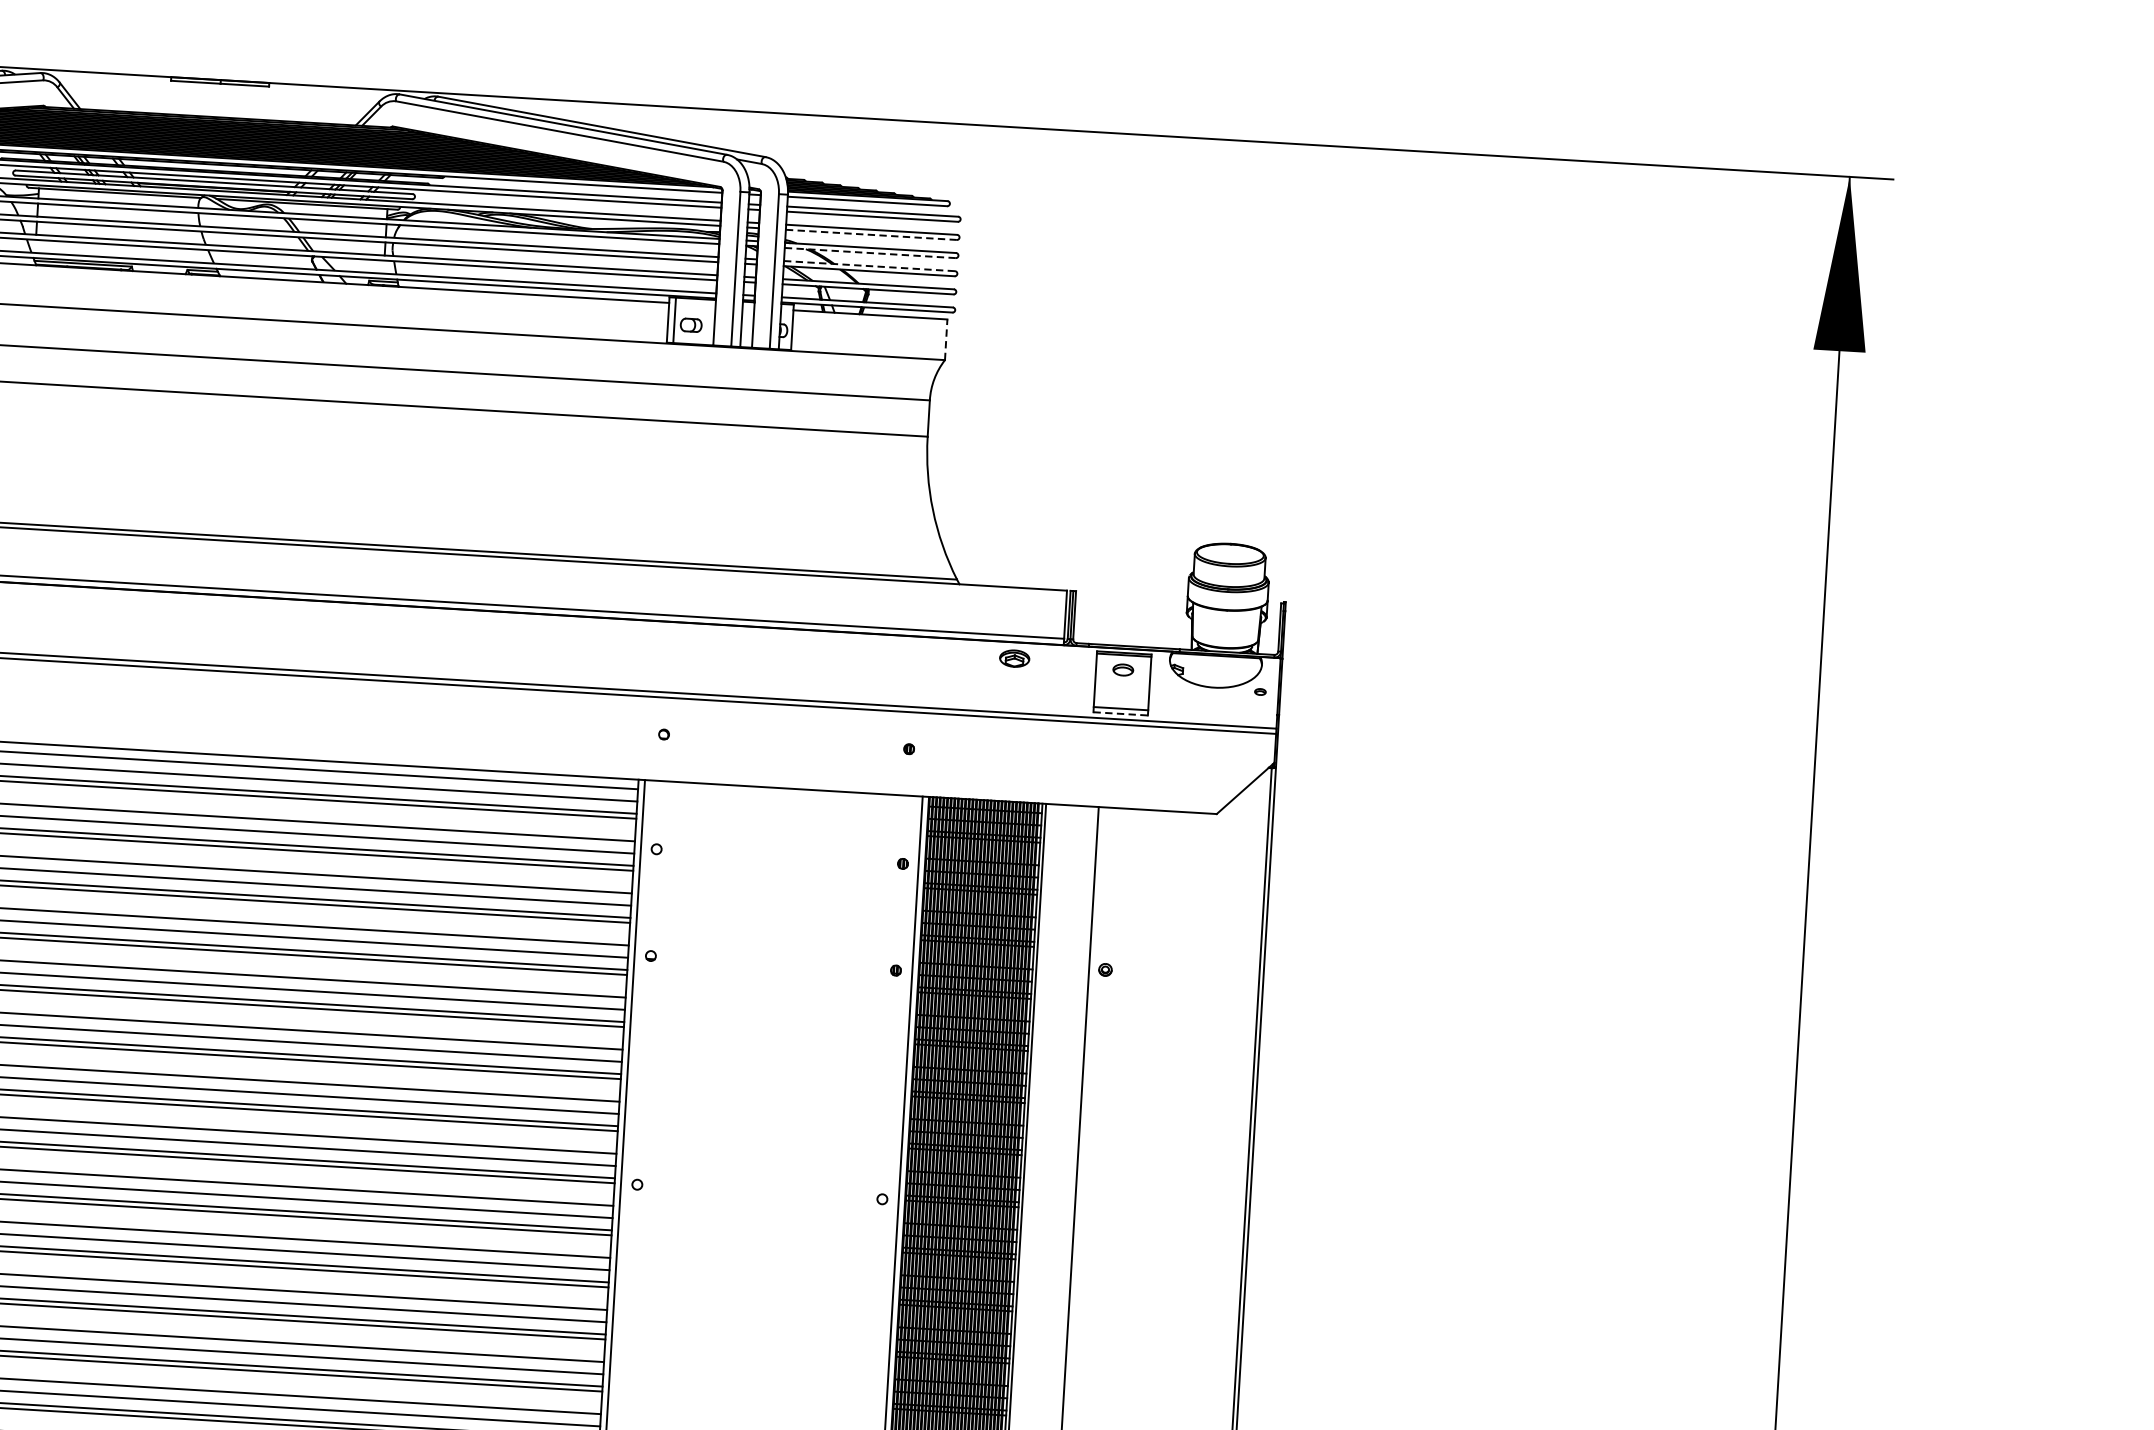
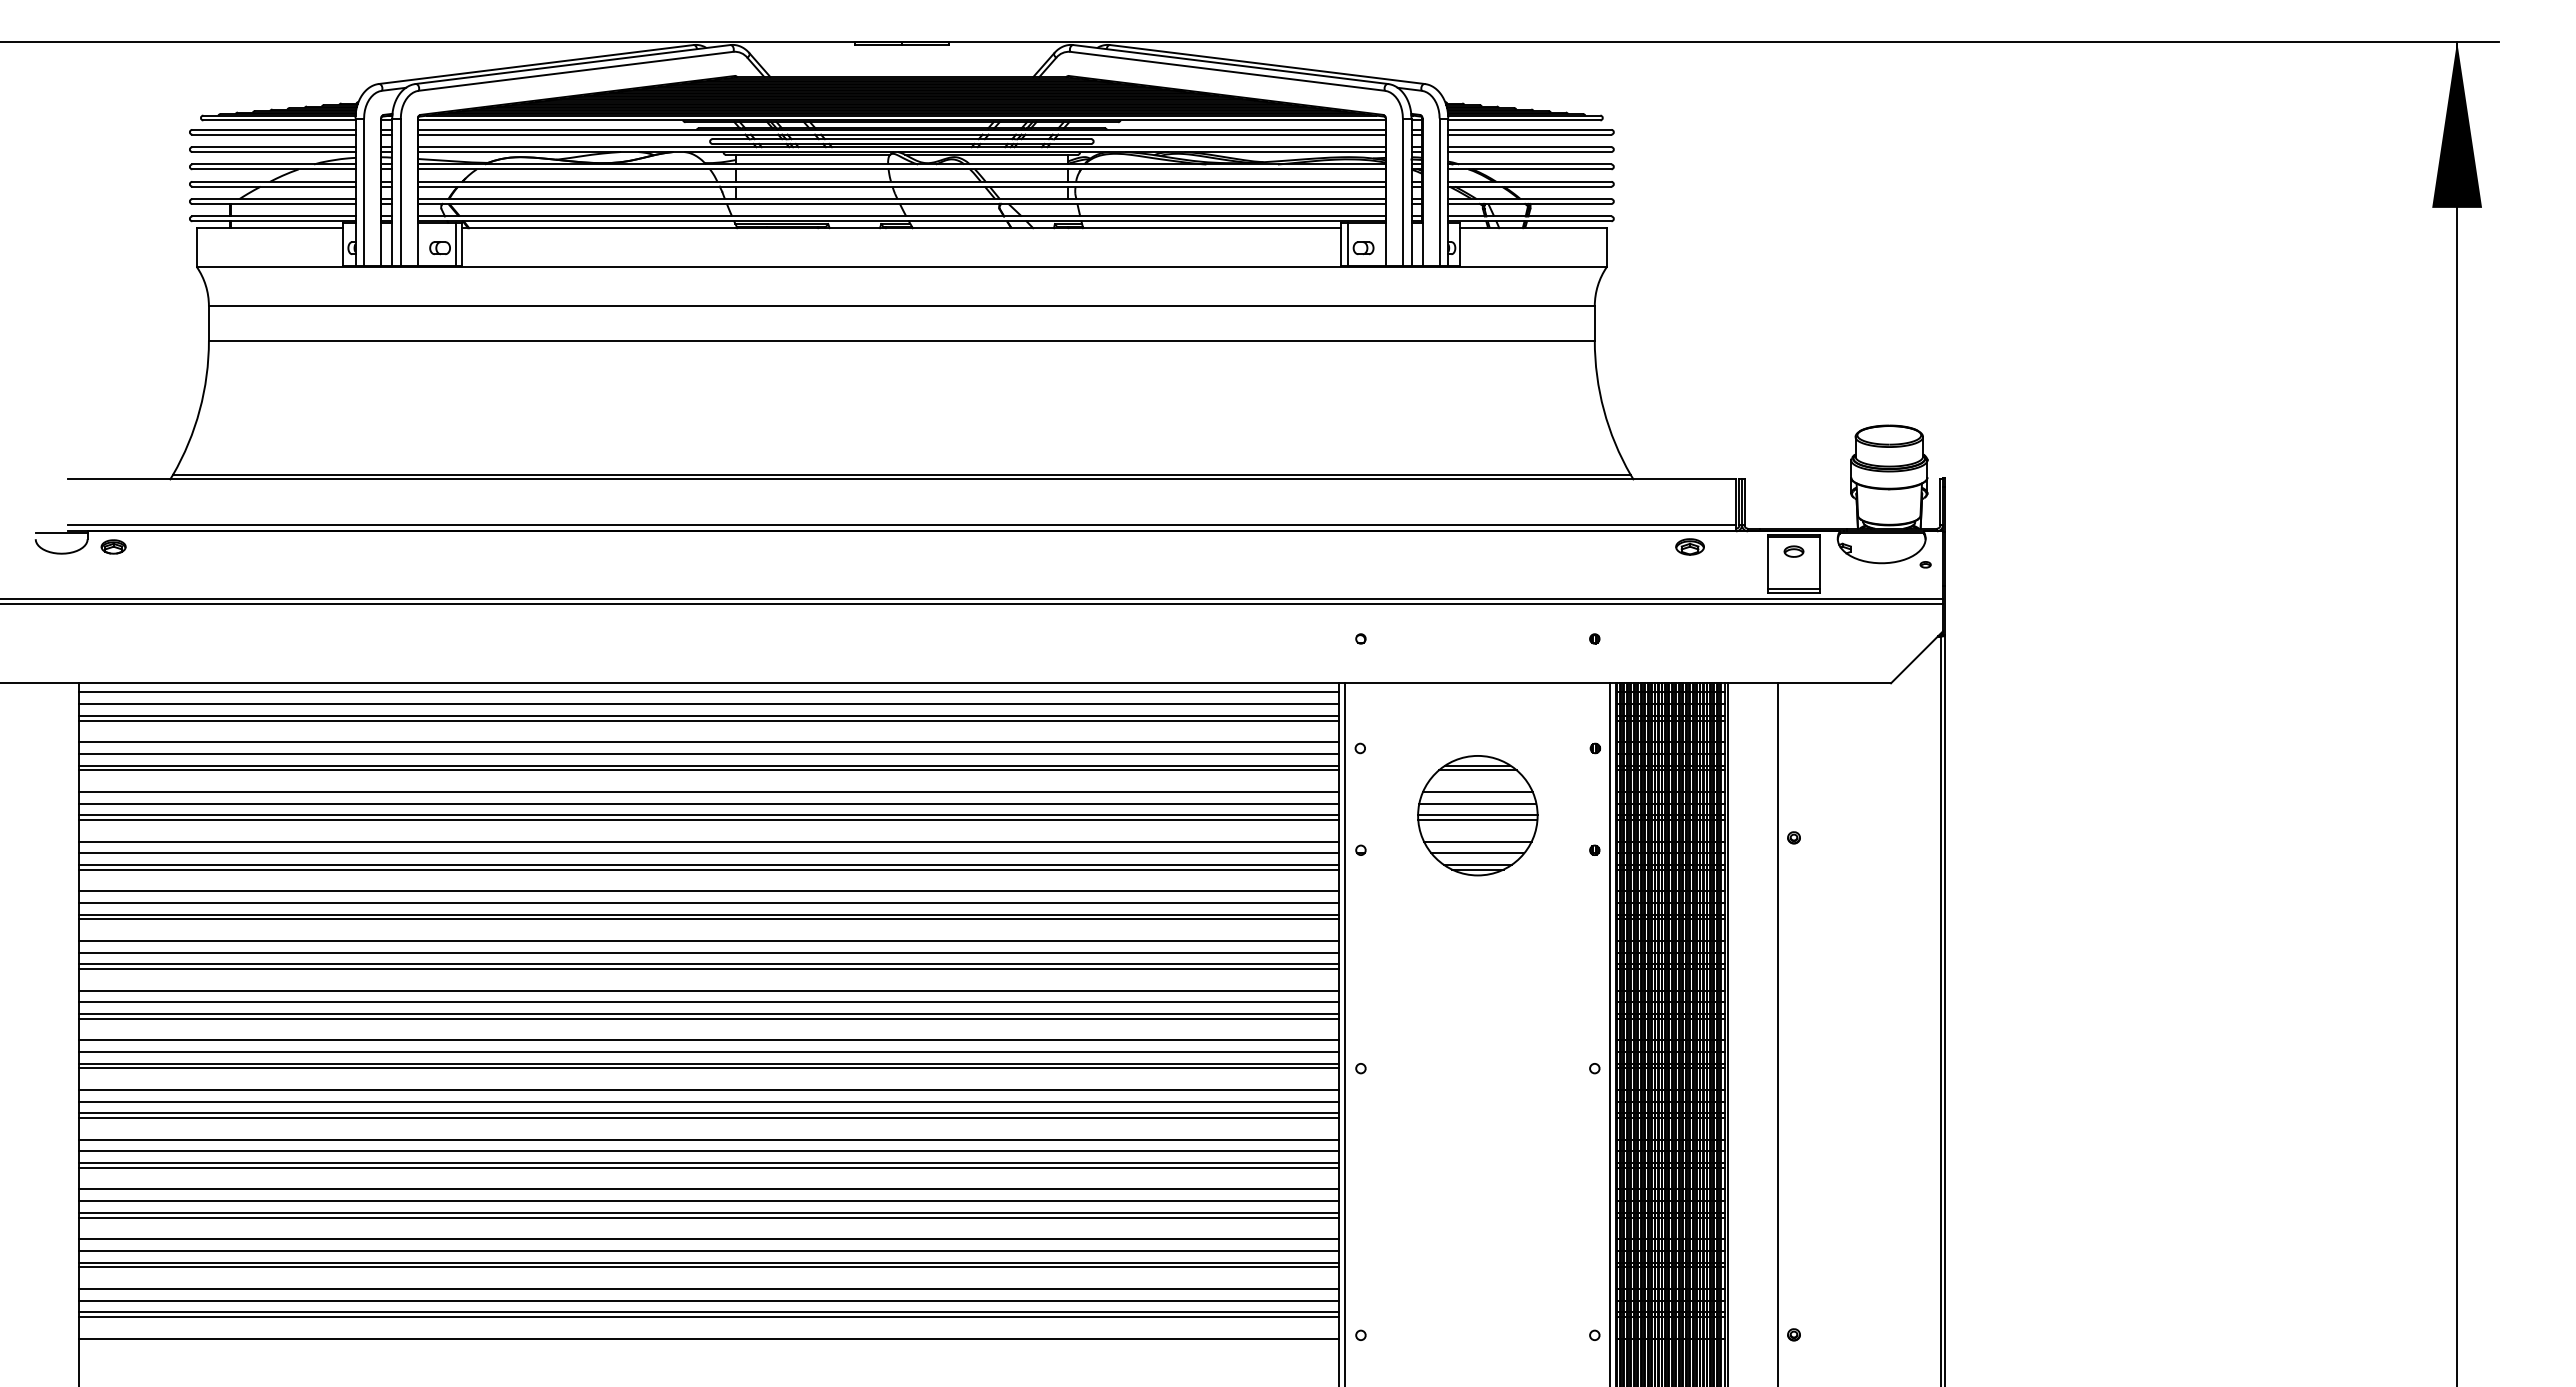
line: (870, 235) -> (1529, 152), dashed -> solid
line: (869, 253) -> (1529, 169), dashed -> solid
line: (869, 265) -> (1529, 181), dashed -> solid
line: (945, 339) -> (1606, 247), dashed -> solid
line: (1121, 713) -> (1794, 593), dashed -> solid
part: (775, 926) -> (1477, 815), added

